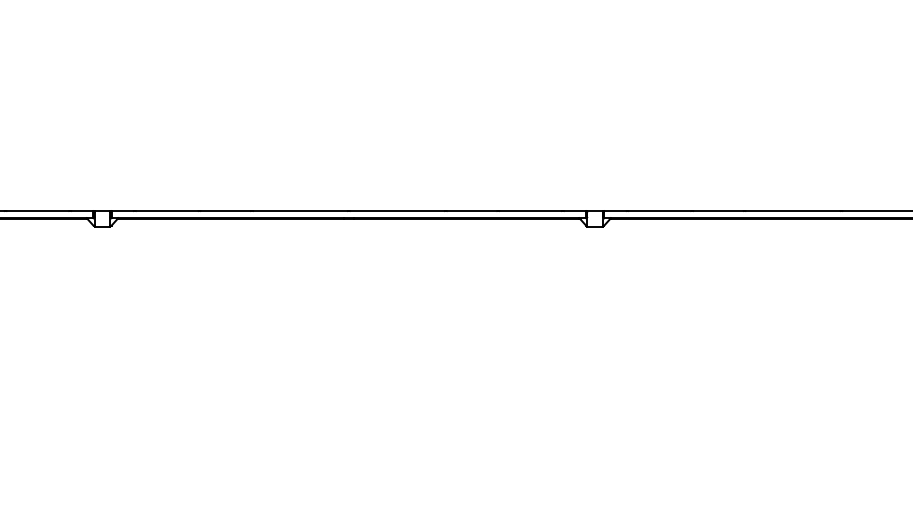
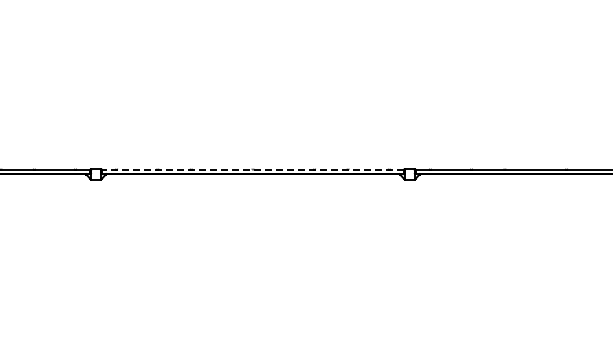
line: (348, 210) -> (252, 169), solid -> dashed

